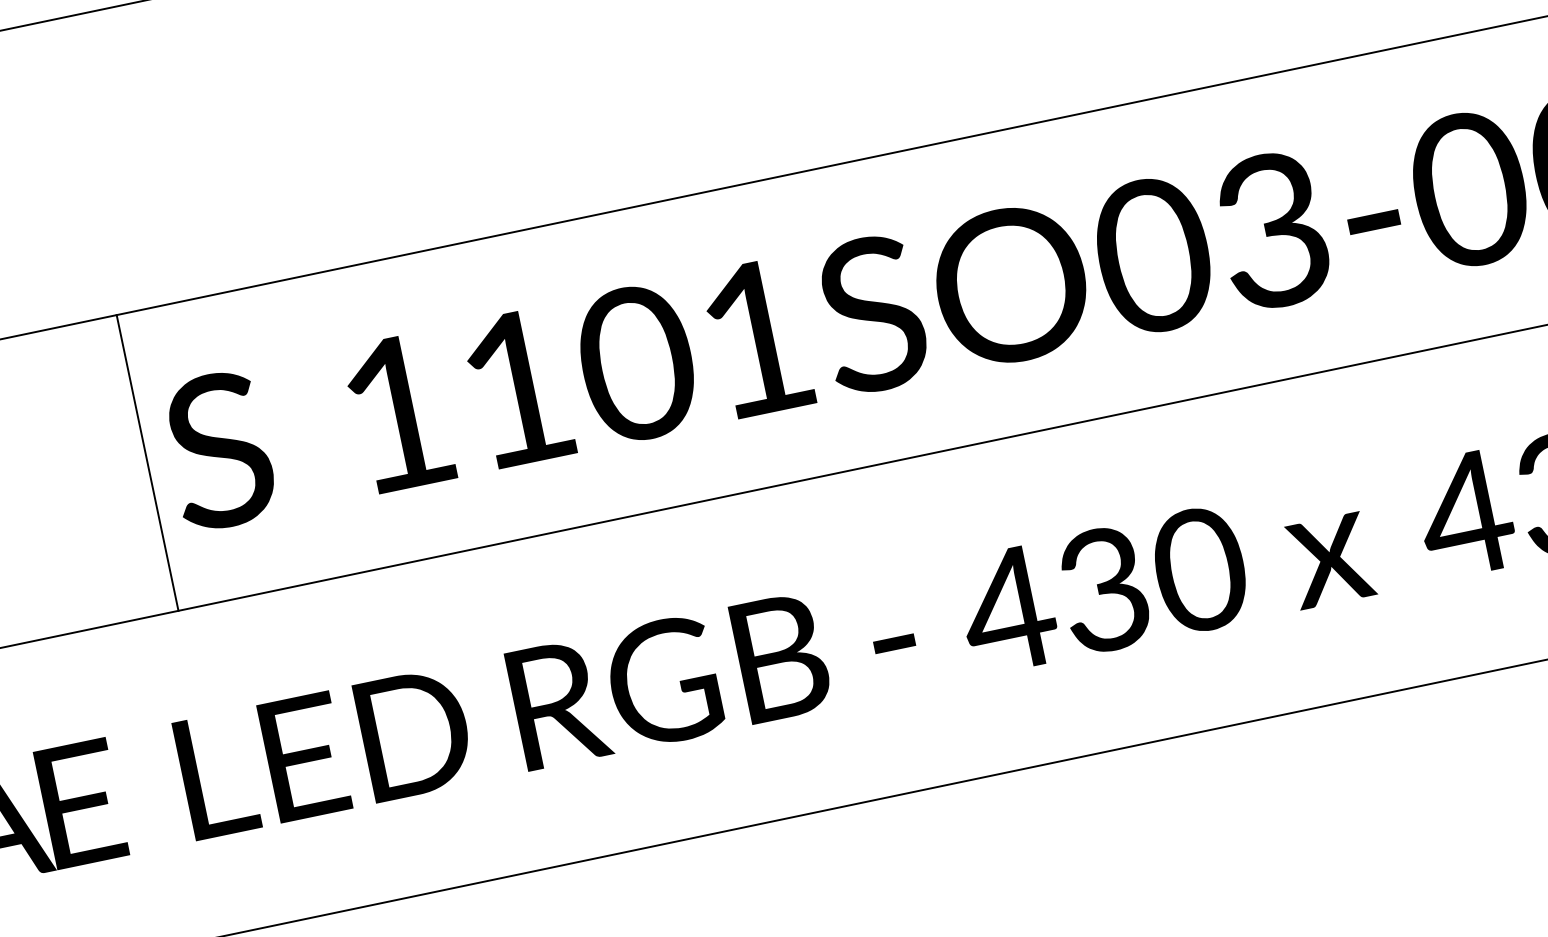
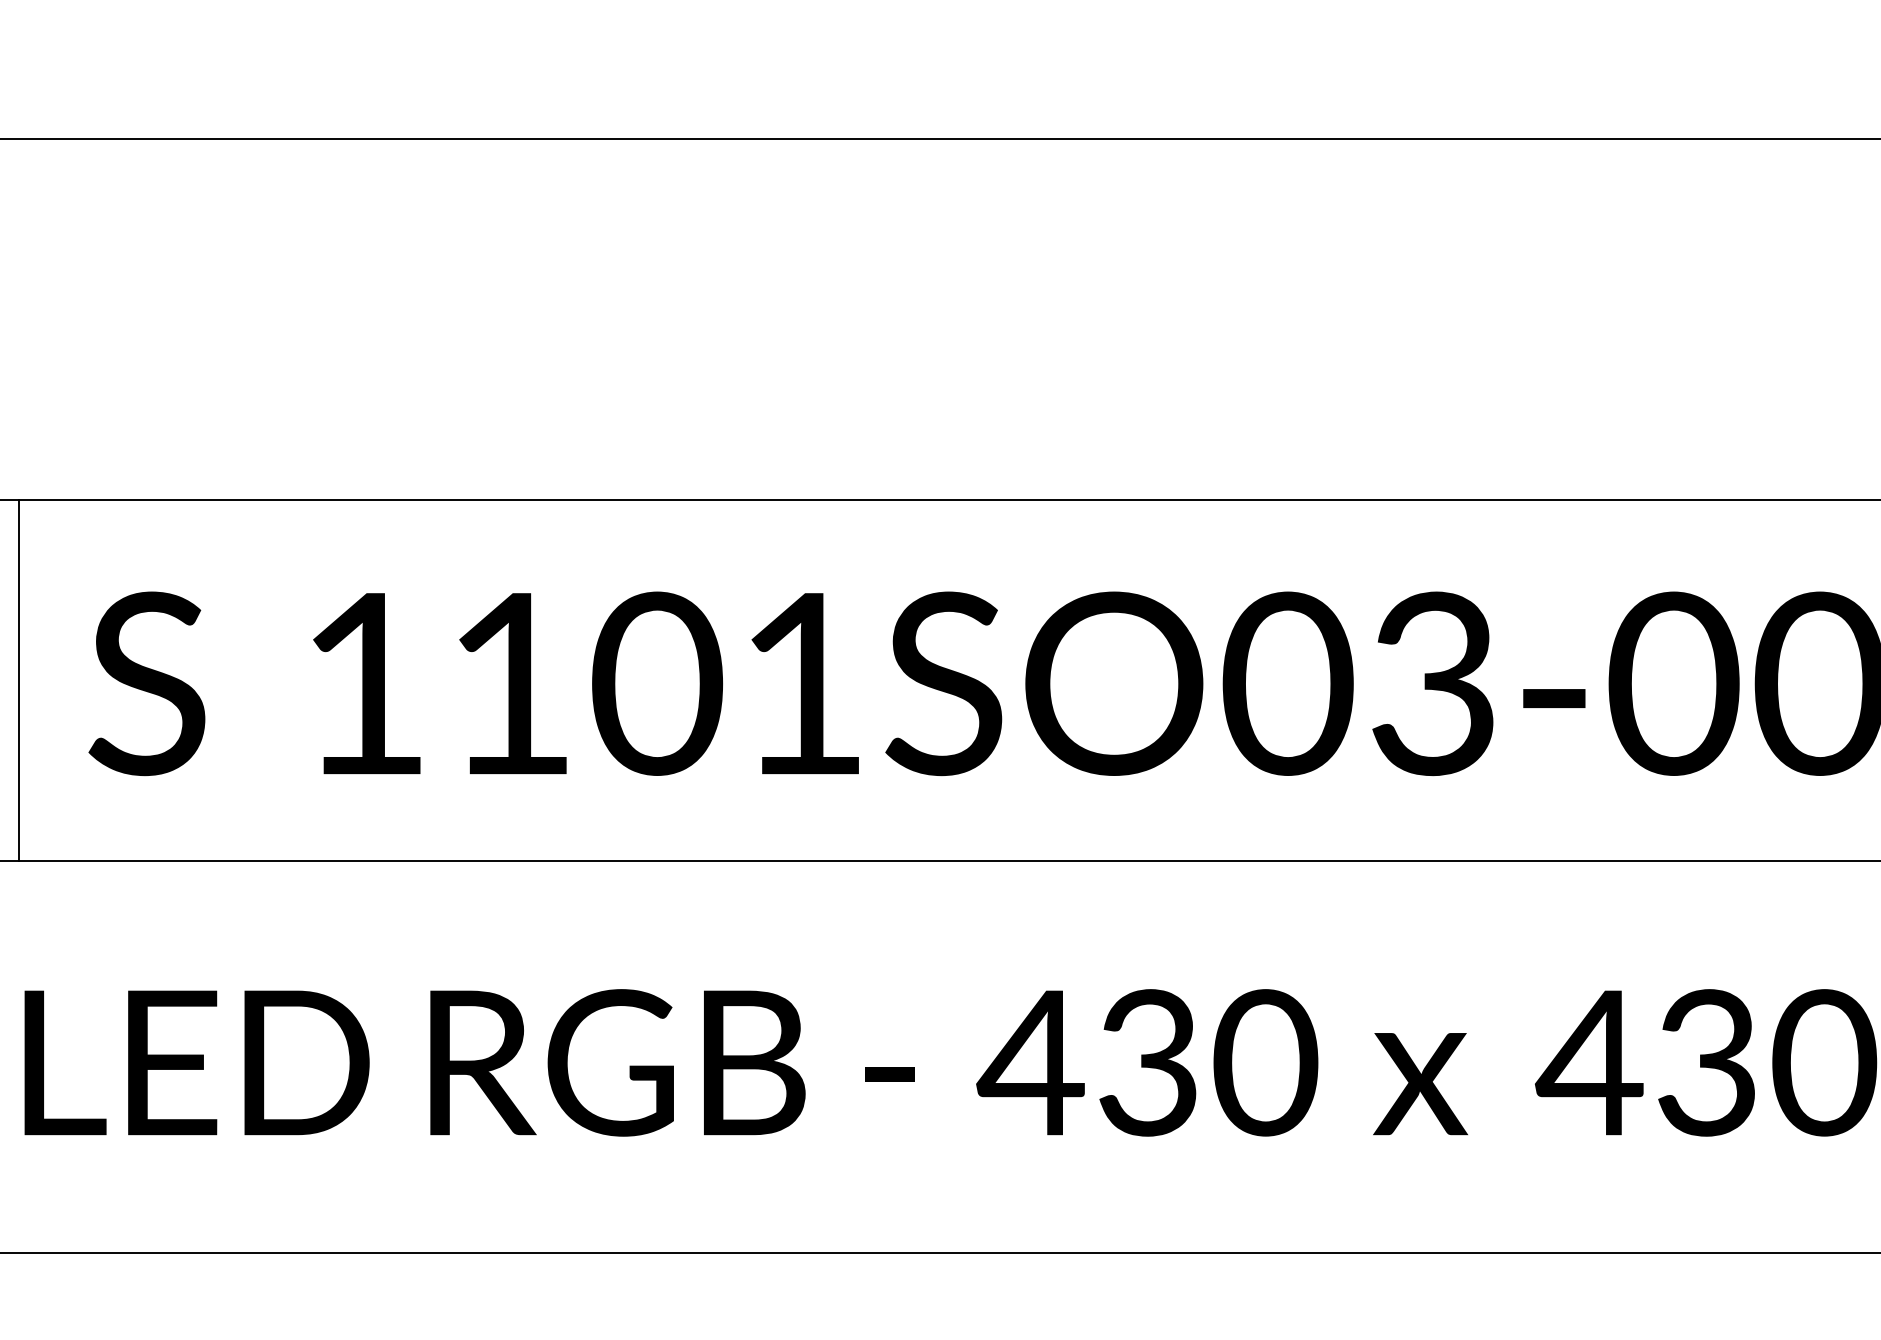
line: (147, 462) -> (18, 680), moved

